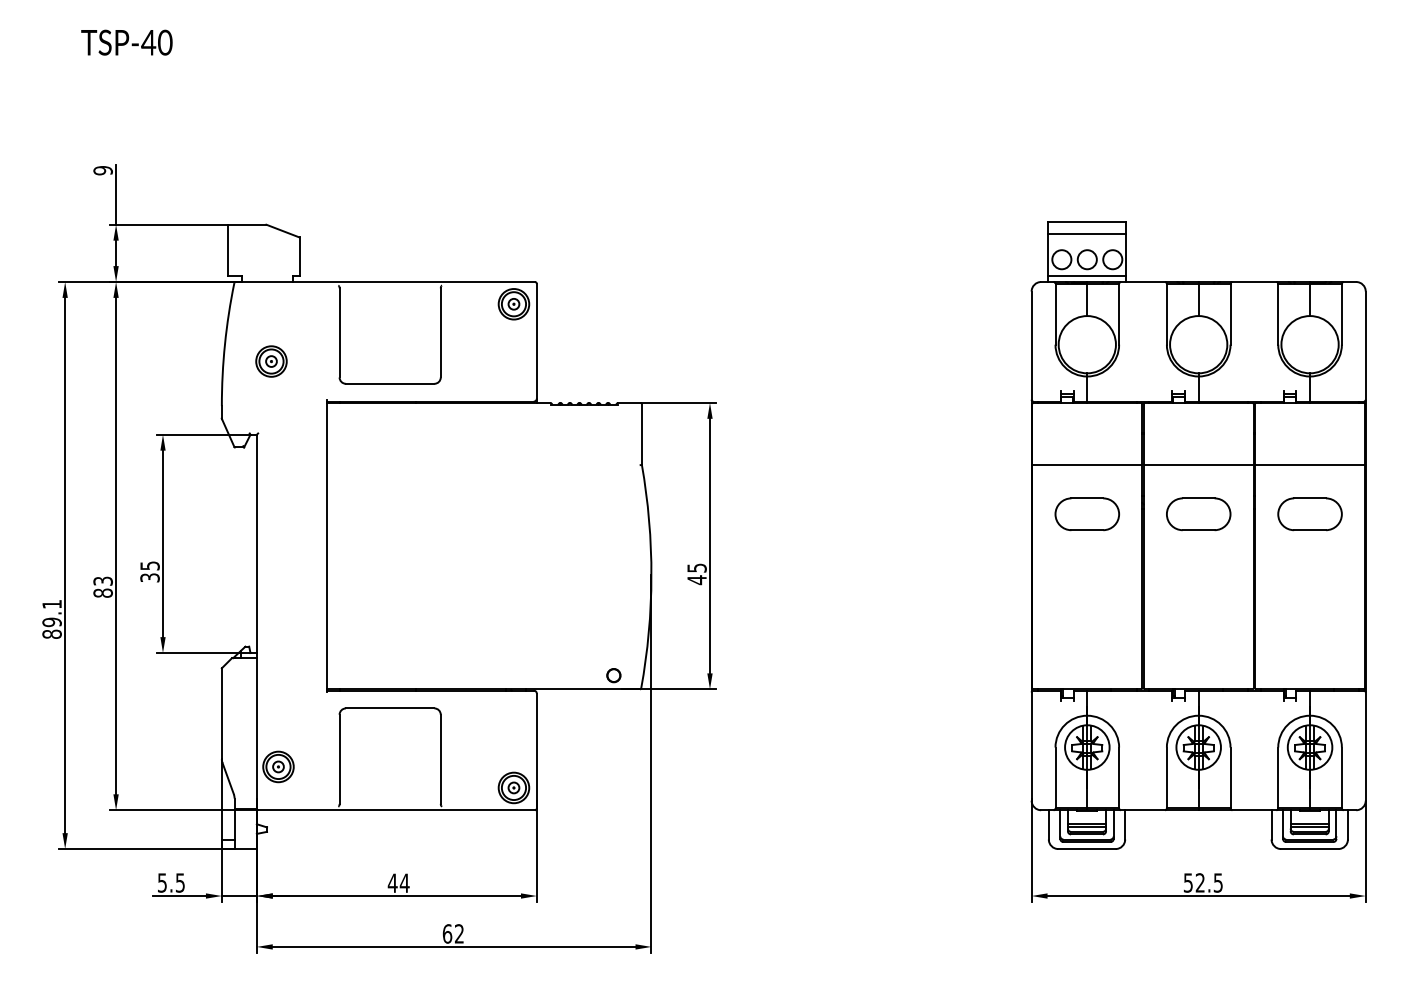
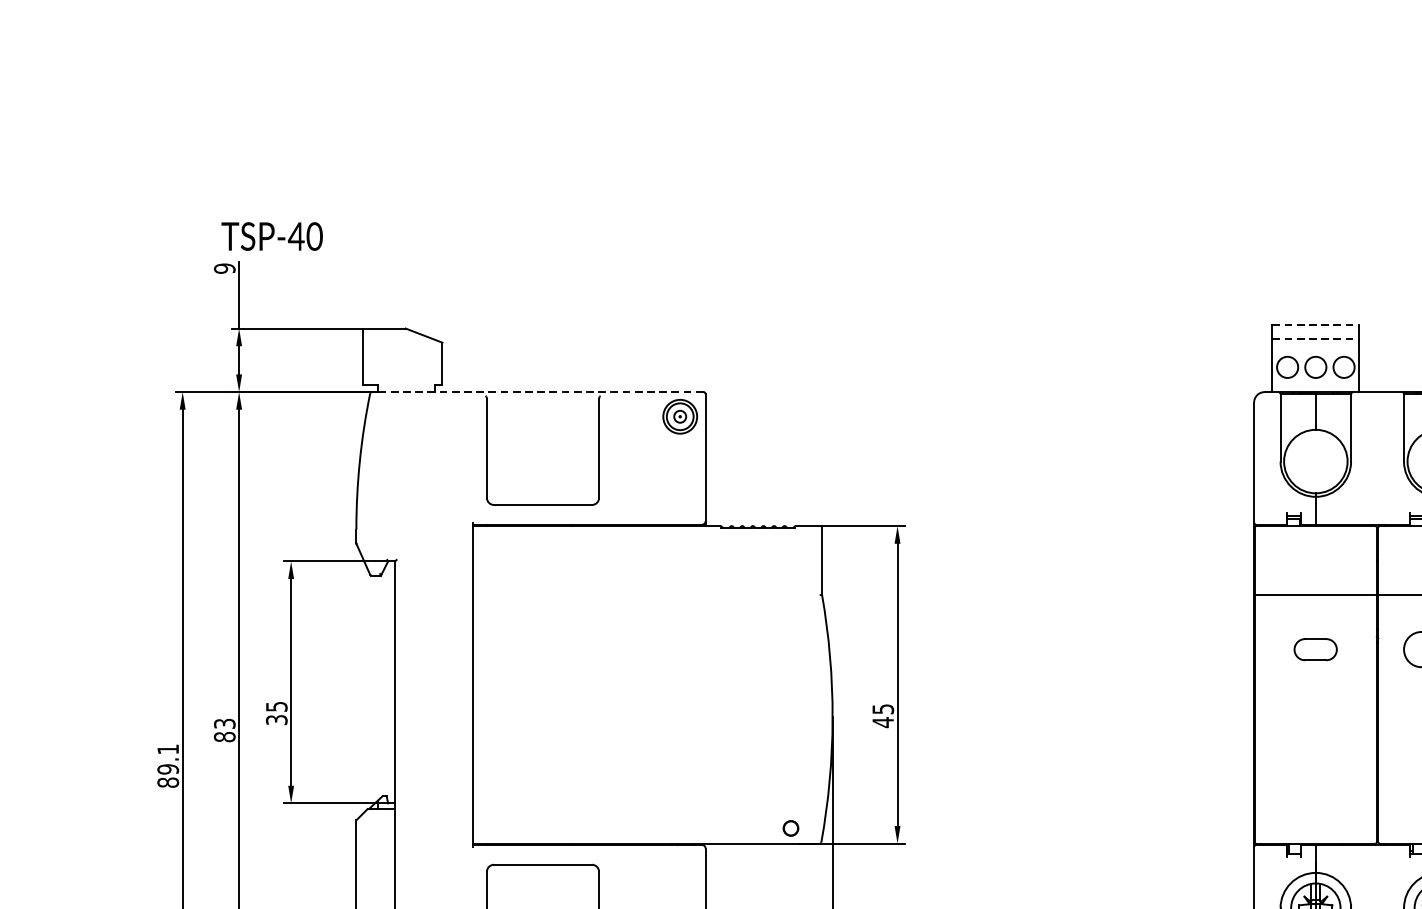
text: (126, 42) -> (271, 236), moved
line: (1087, 221) -> (1316, 325), solid -> dashed
line: (1087, 234) -> (1316, 339), solid -> dashed
line: (1087, 275) -> (1316, 384), removed
line: (385, 282) -> (537, 392), solid -> dashed
part: (271, 361) -> (411, 480), removed
part: (1086, 514) -> (1314, 649), size x0.6

